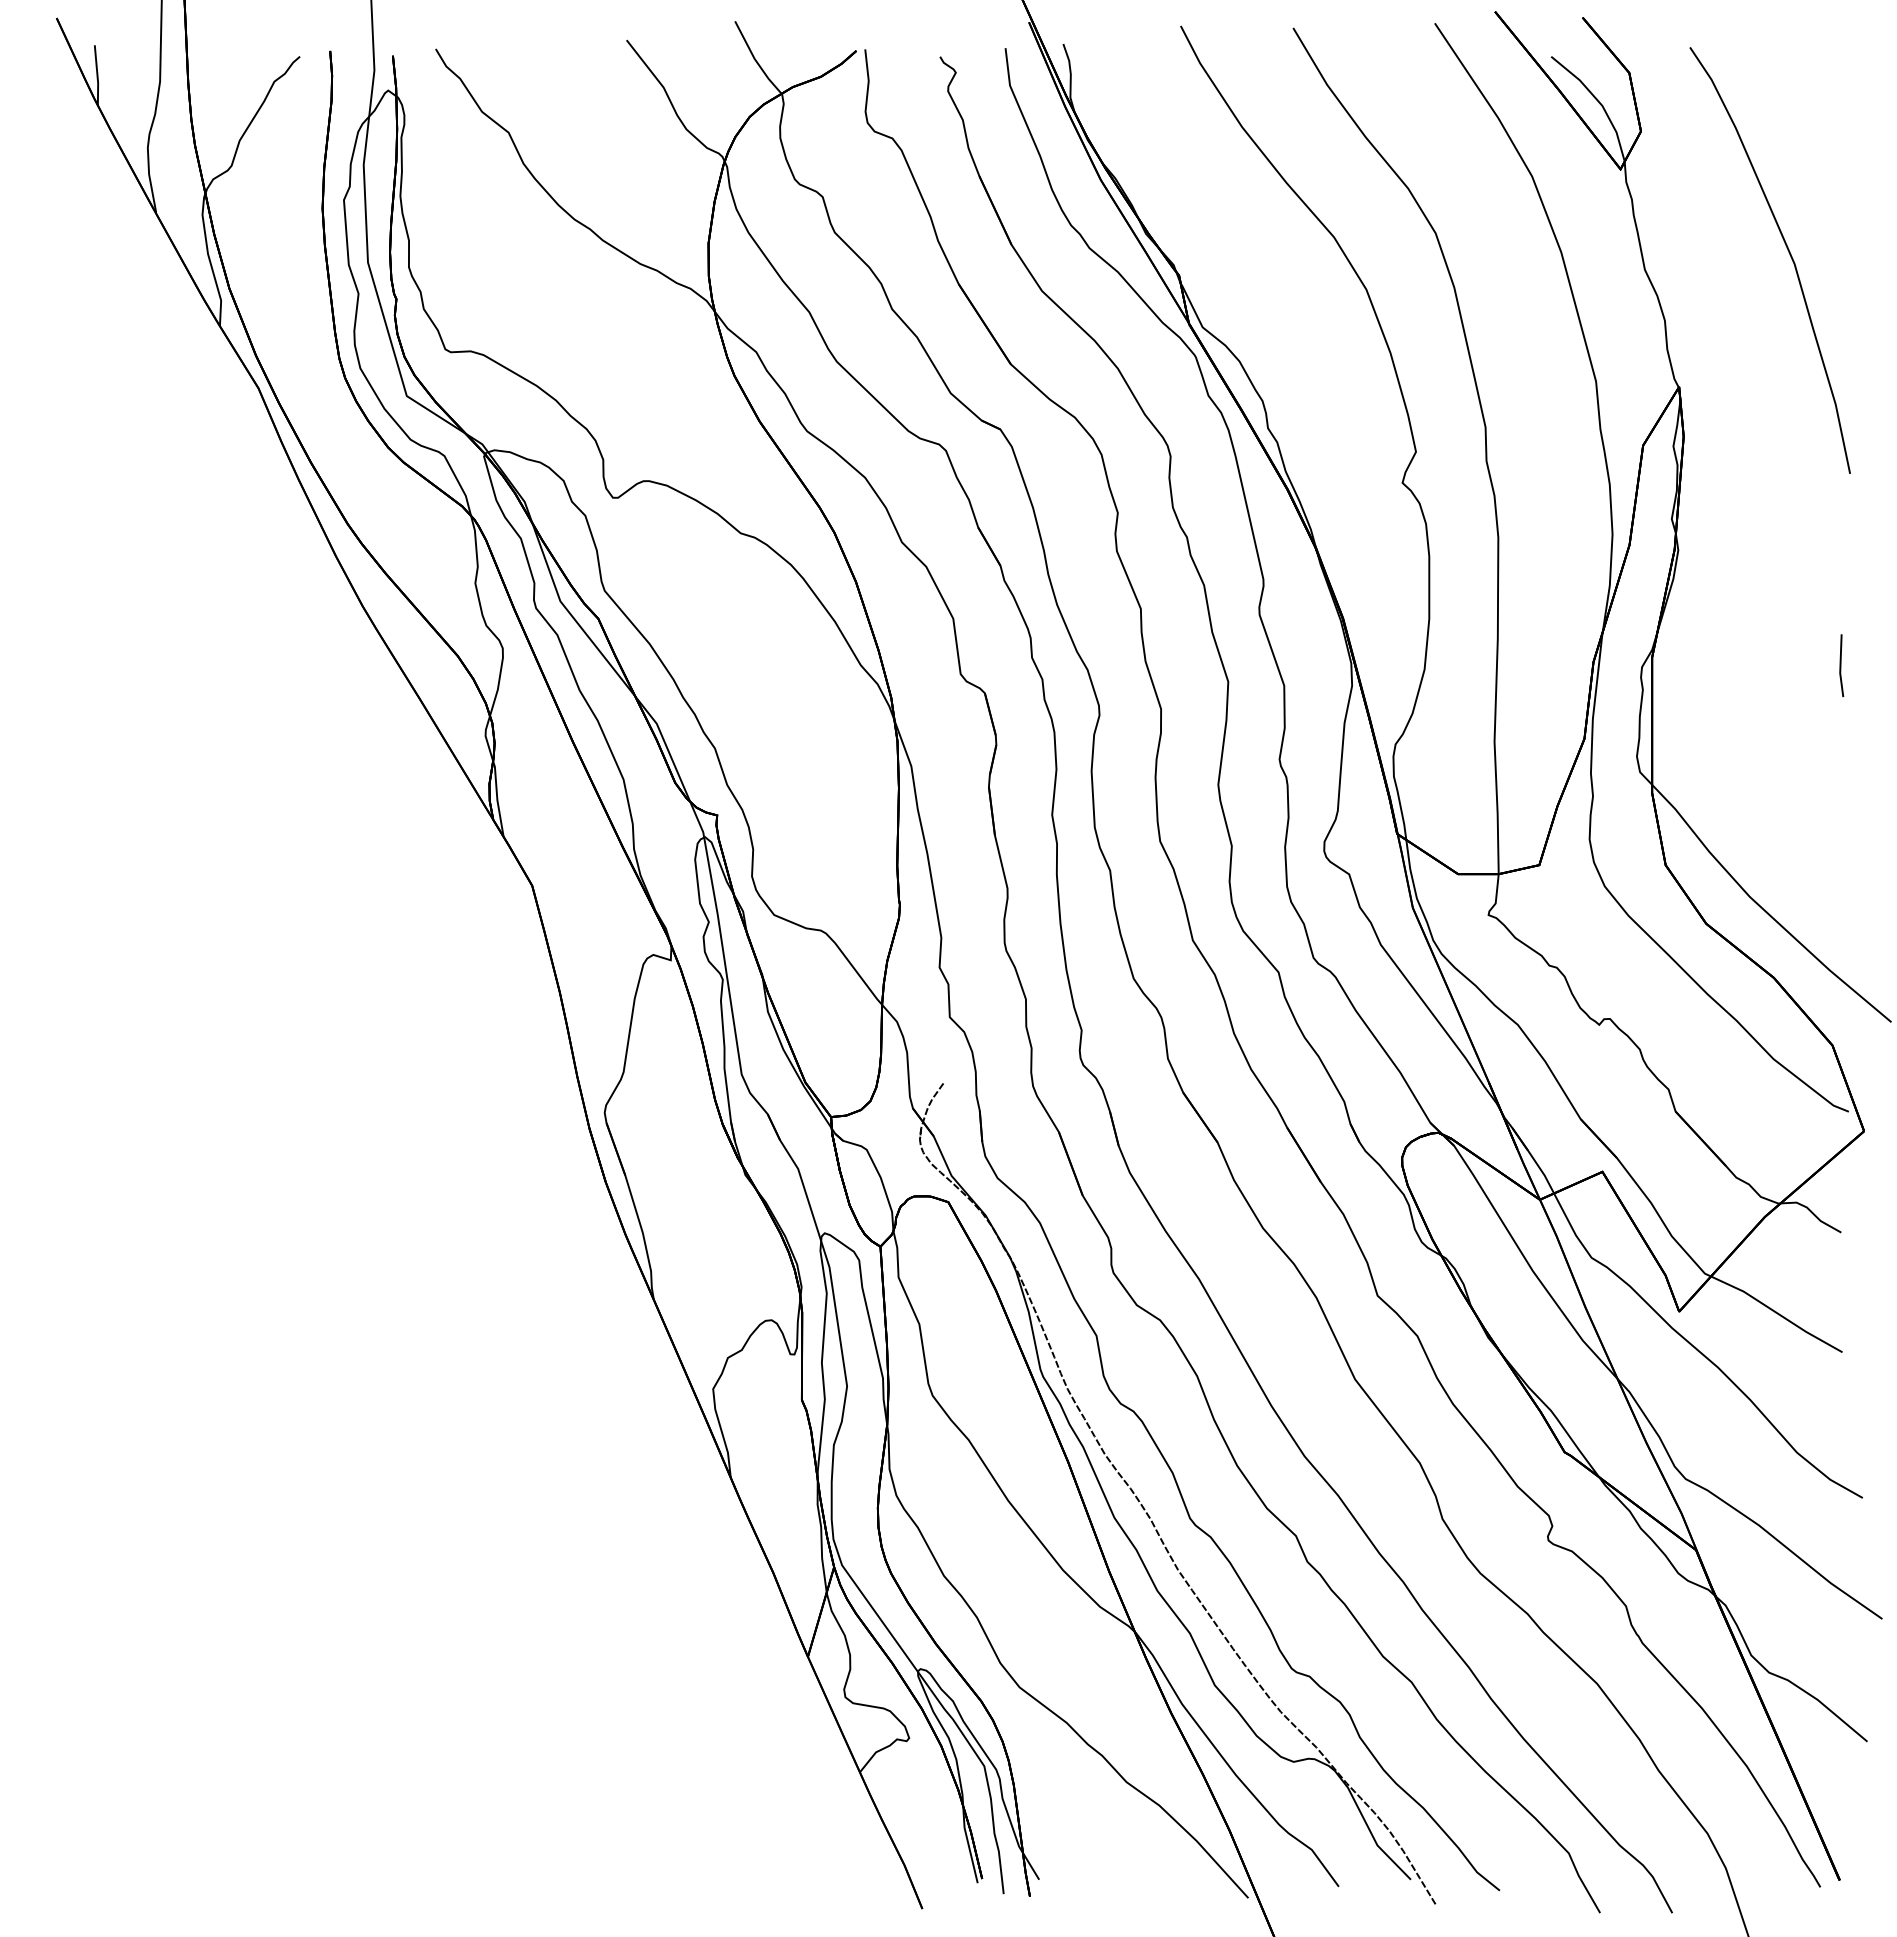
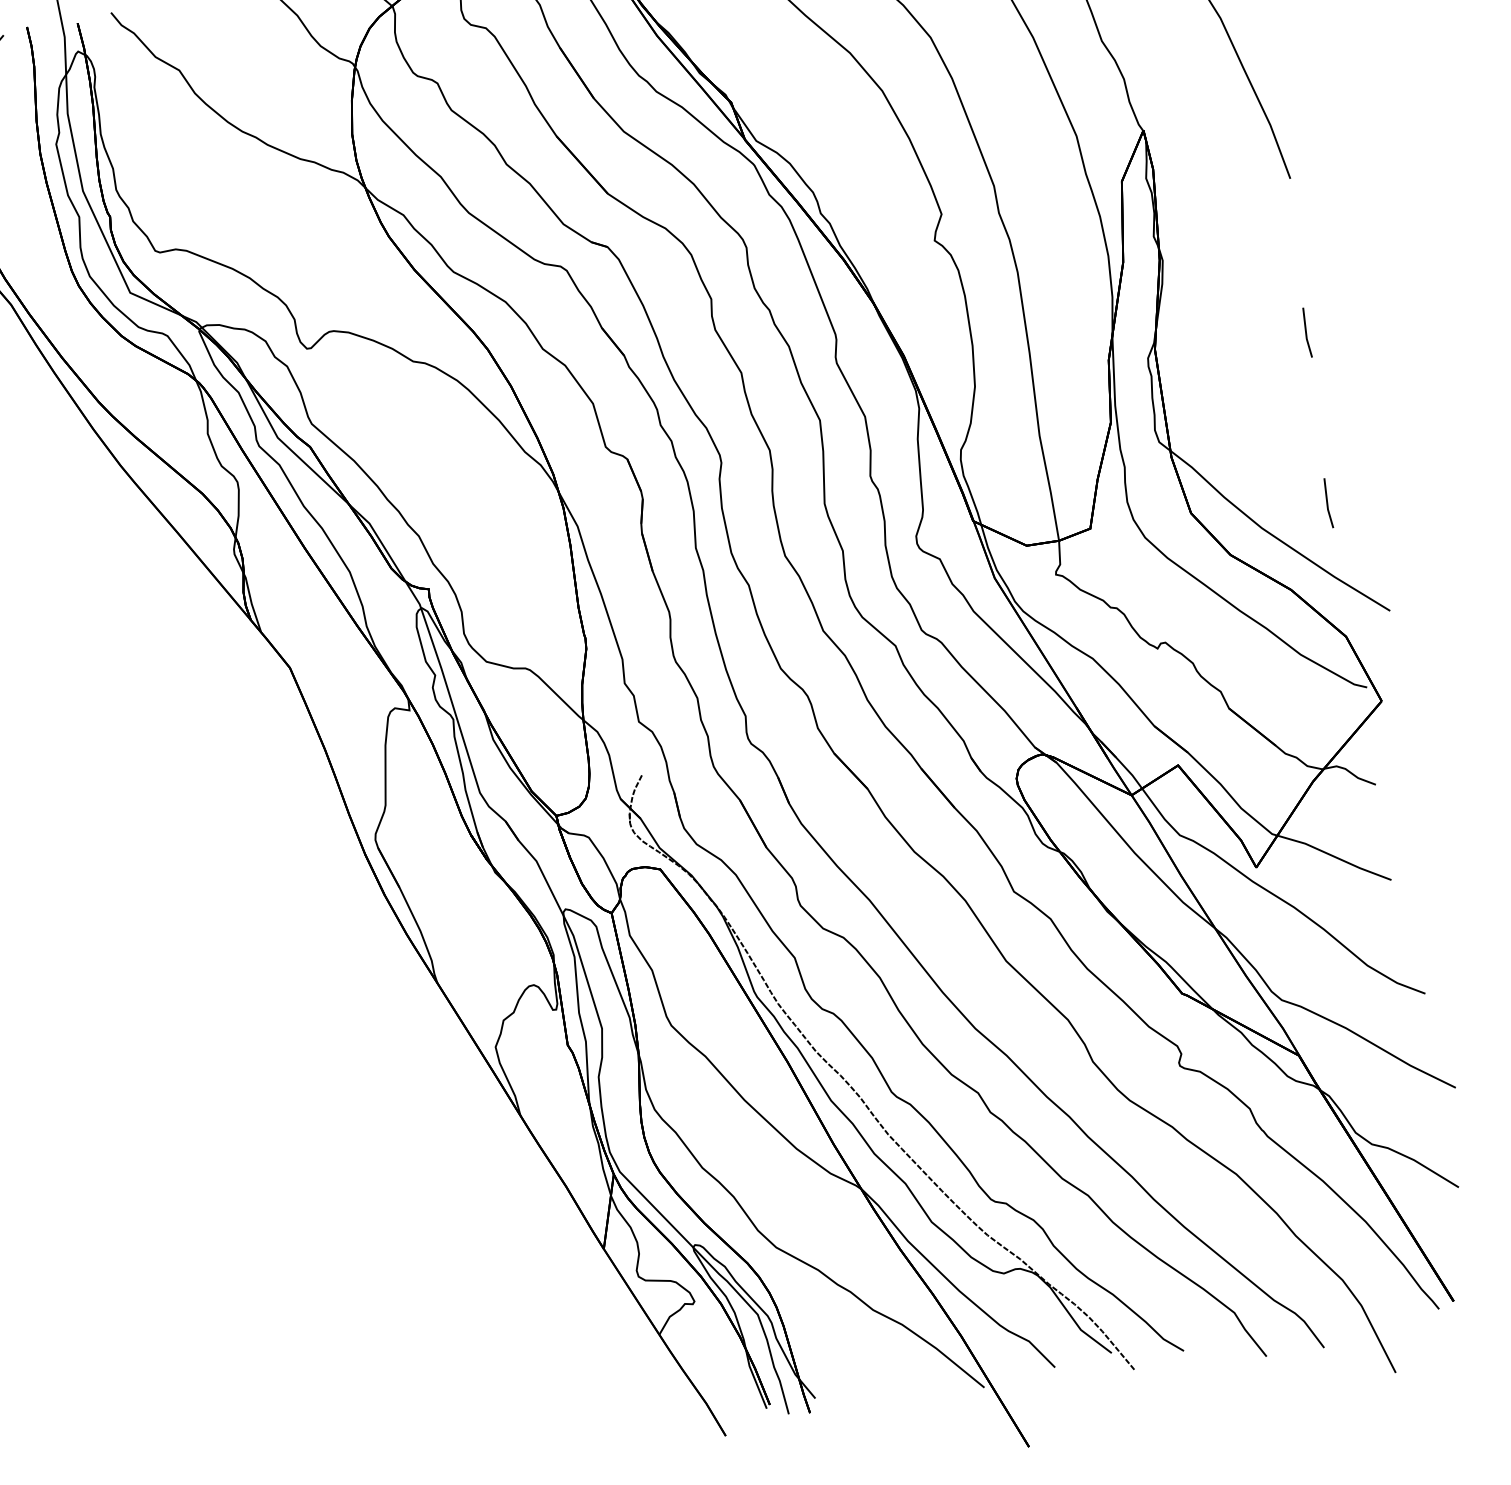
line: (1835, 878) -> (1328, 503), added

